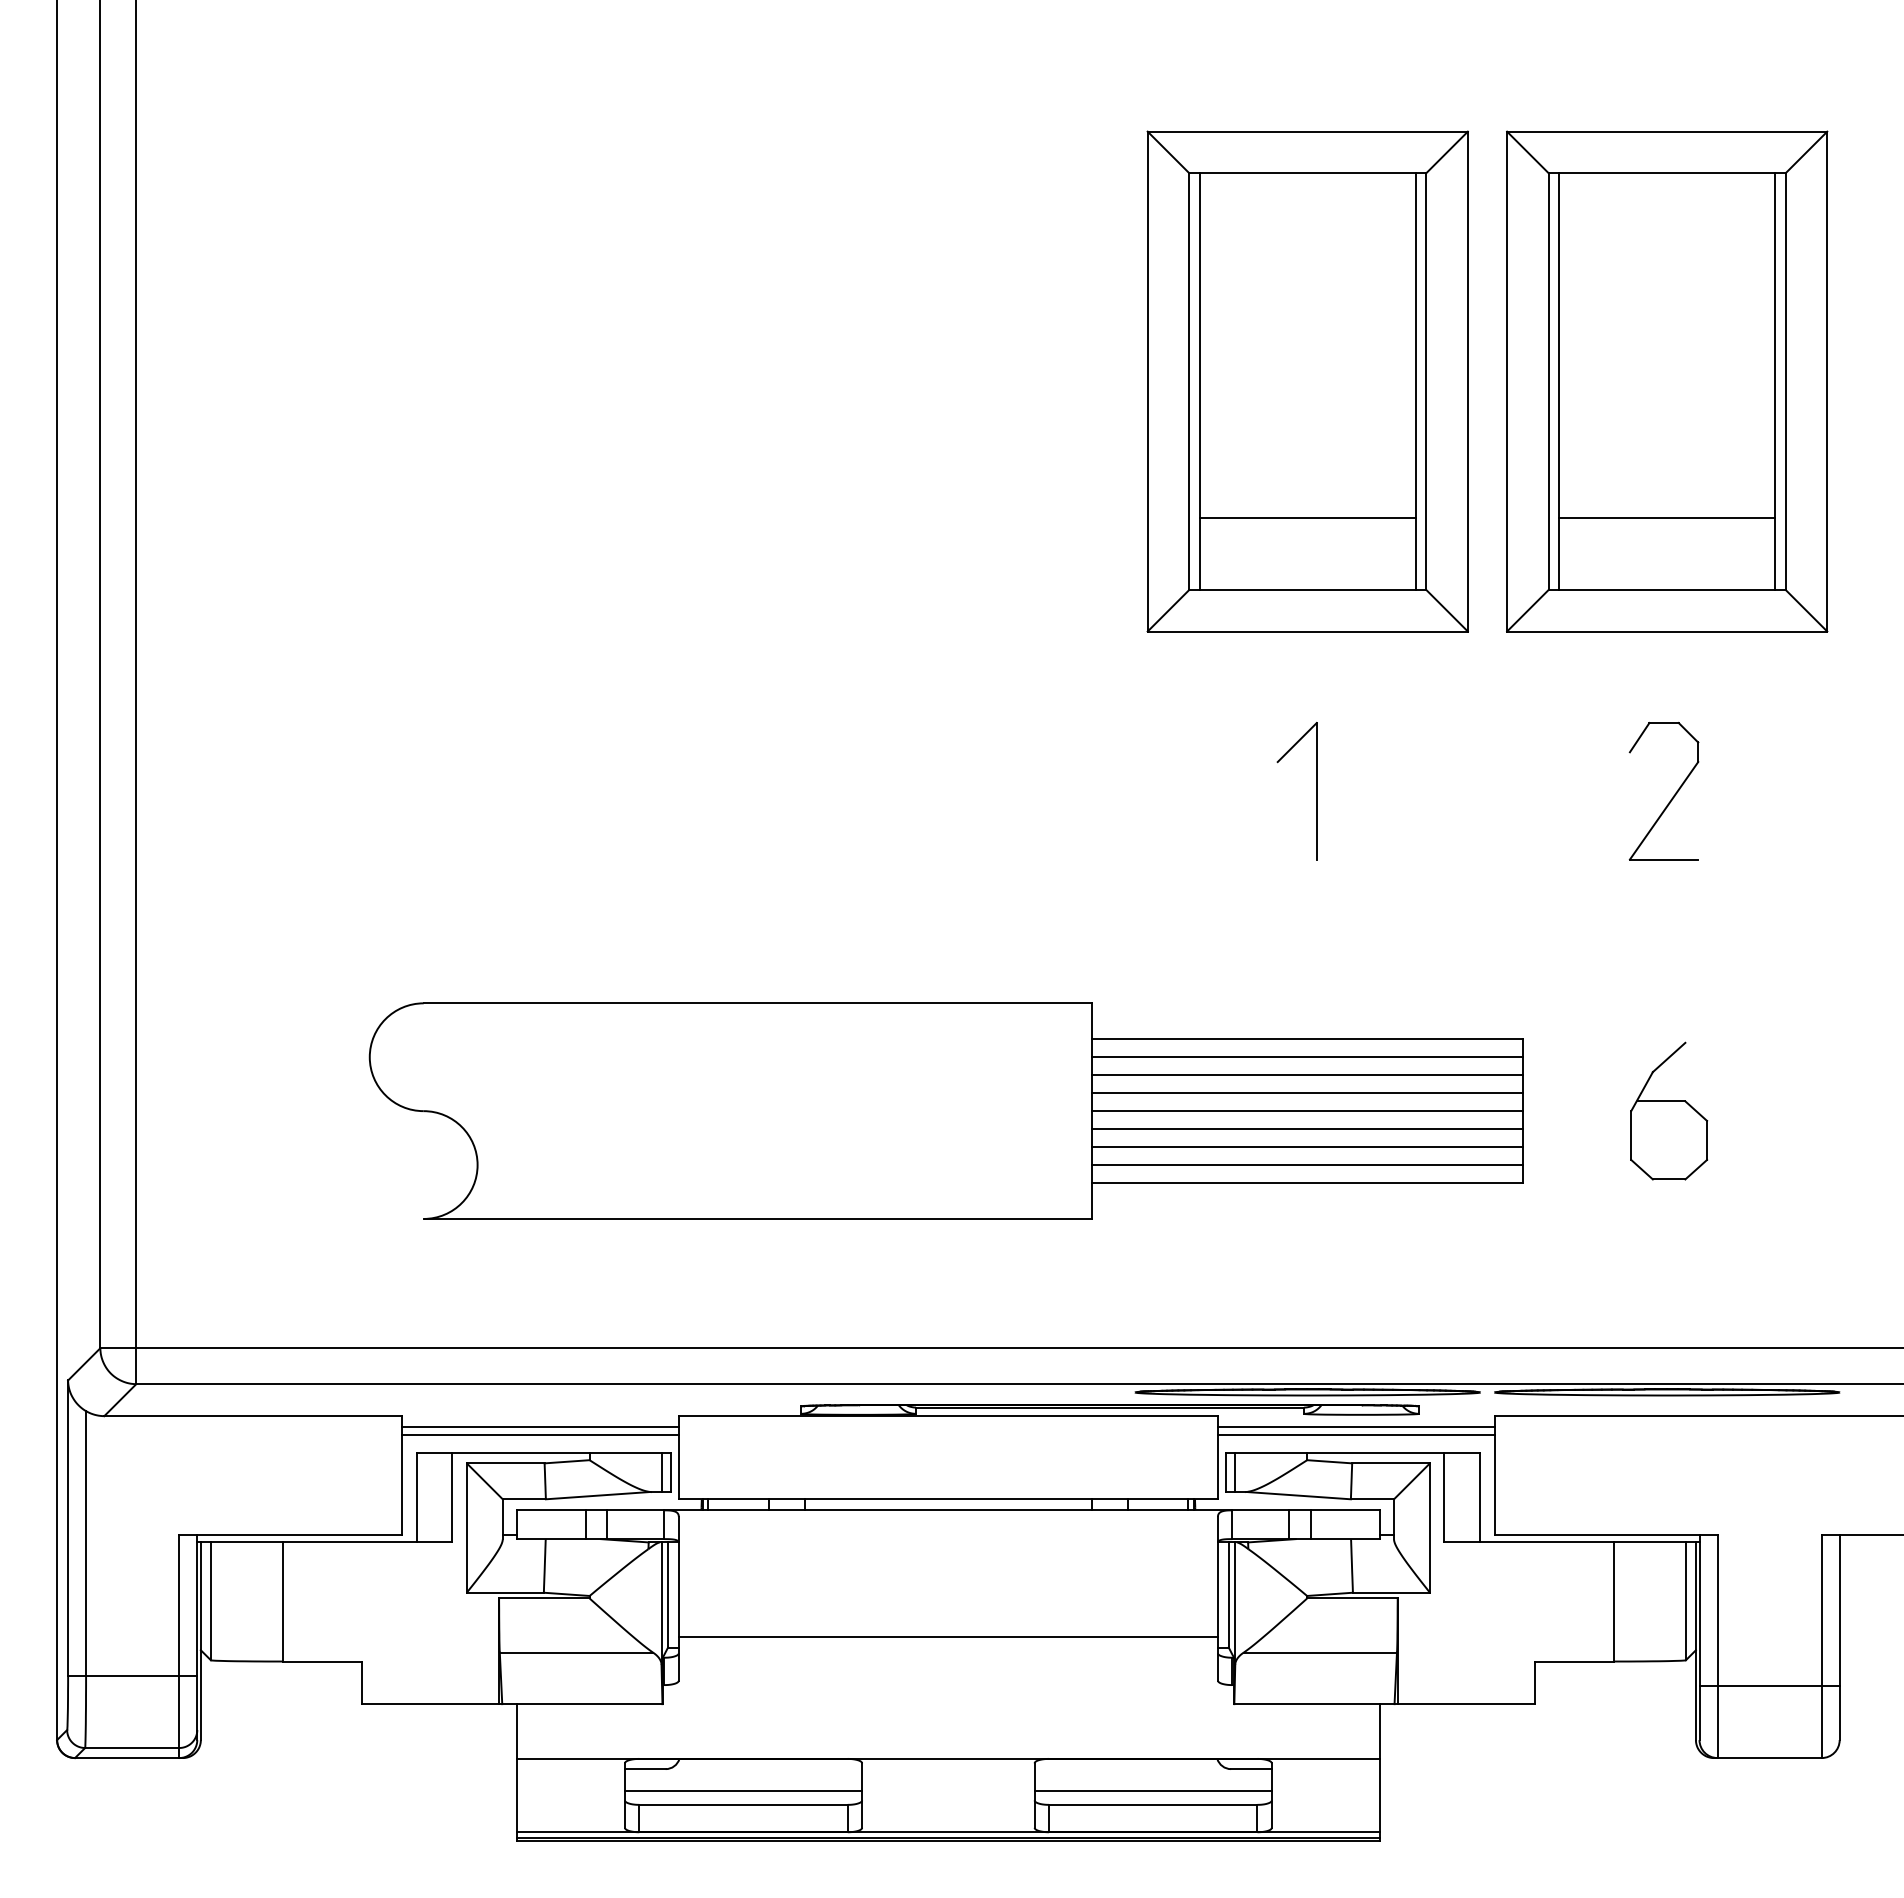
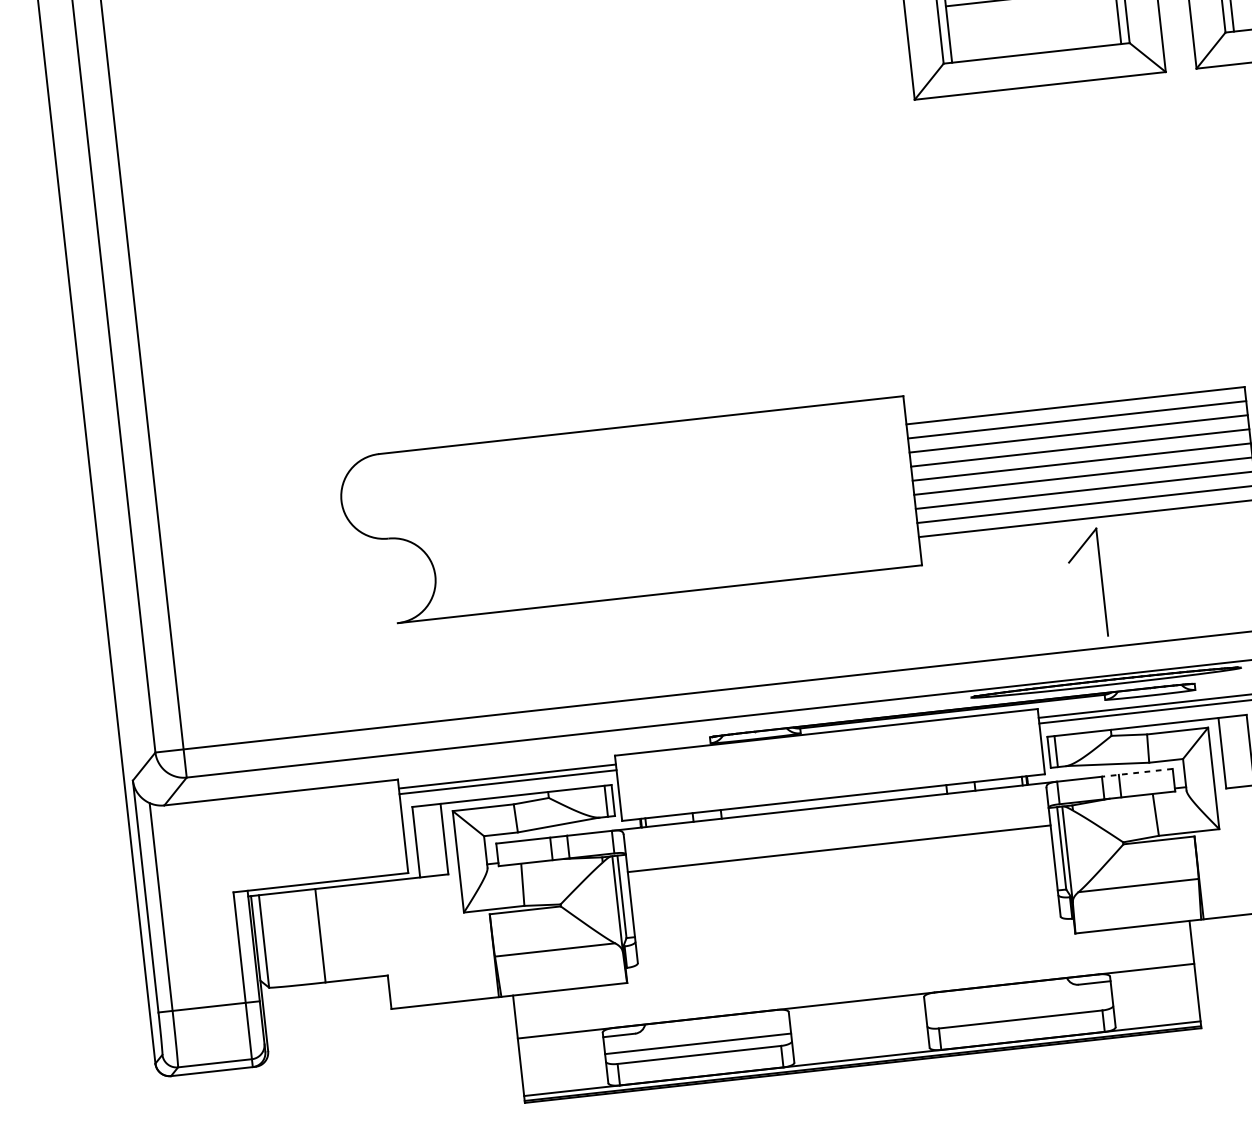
part: (1316, 791) -> (1101, 582), moved
line: (1334, 1510) -> (1137, 772), solid -> dashed
line: (947, 1636) -> (838, 848), moved
line: (1152, 1790) -> (1018, 1008), removed

